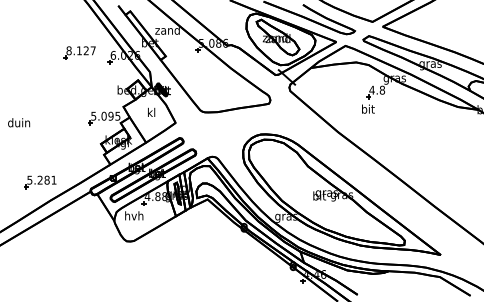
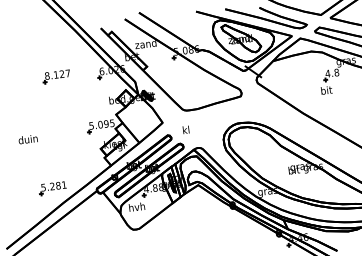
part: (79, 52) -> (56, 76), moved
text: (151, 111) -> (185, 129), moved

